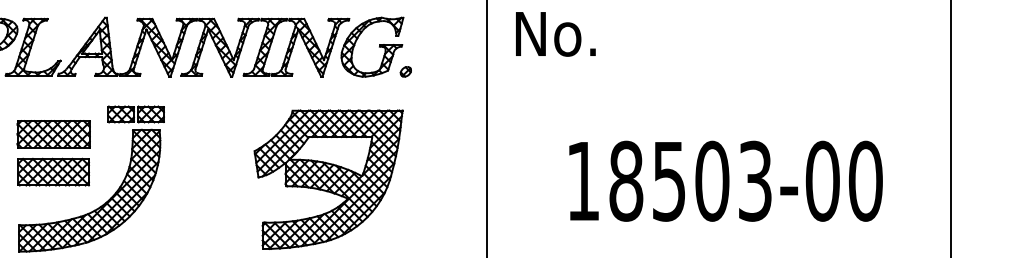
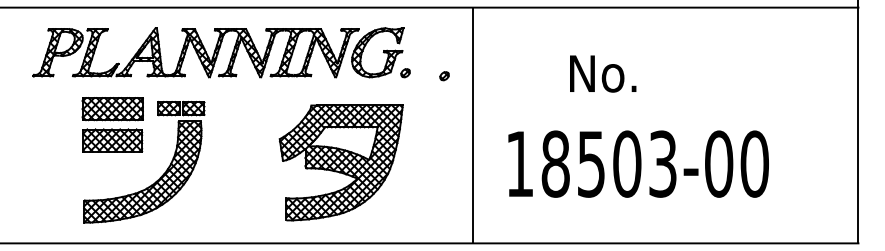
text: (556, 33) -> (603, 73), moved
part: (452, 75) -> (444, 76), added
part: (53, 152) -> (112, 124), moved
text: (725, 180) -> (638, 163), moved

